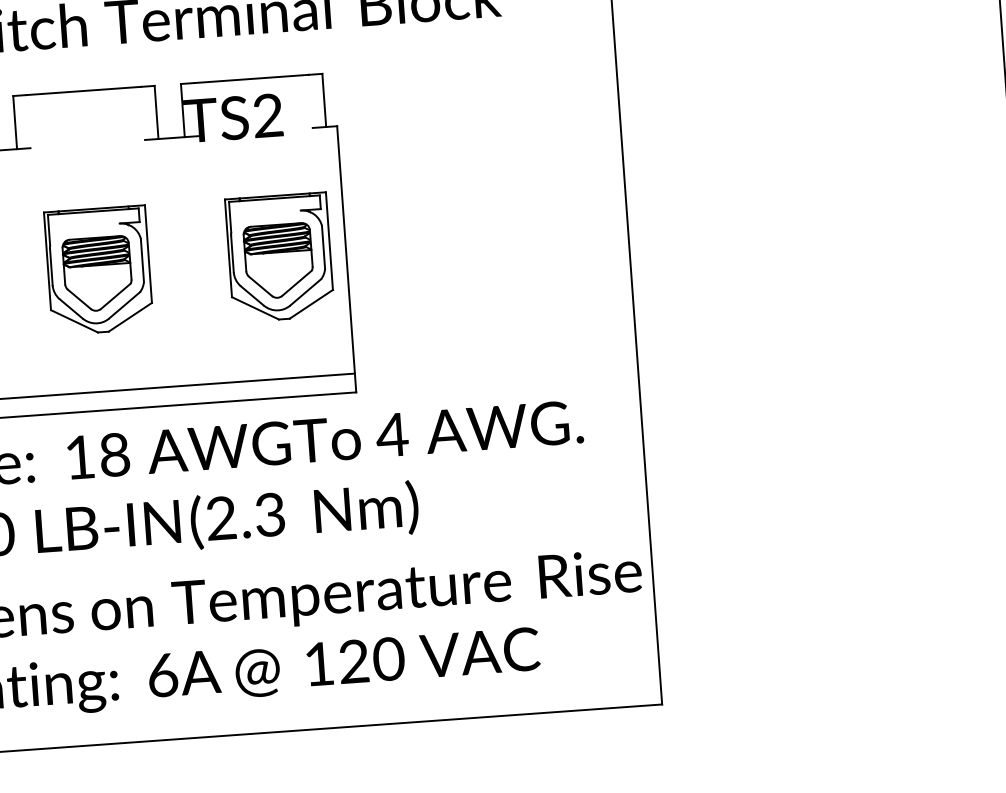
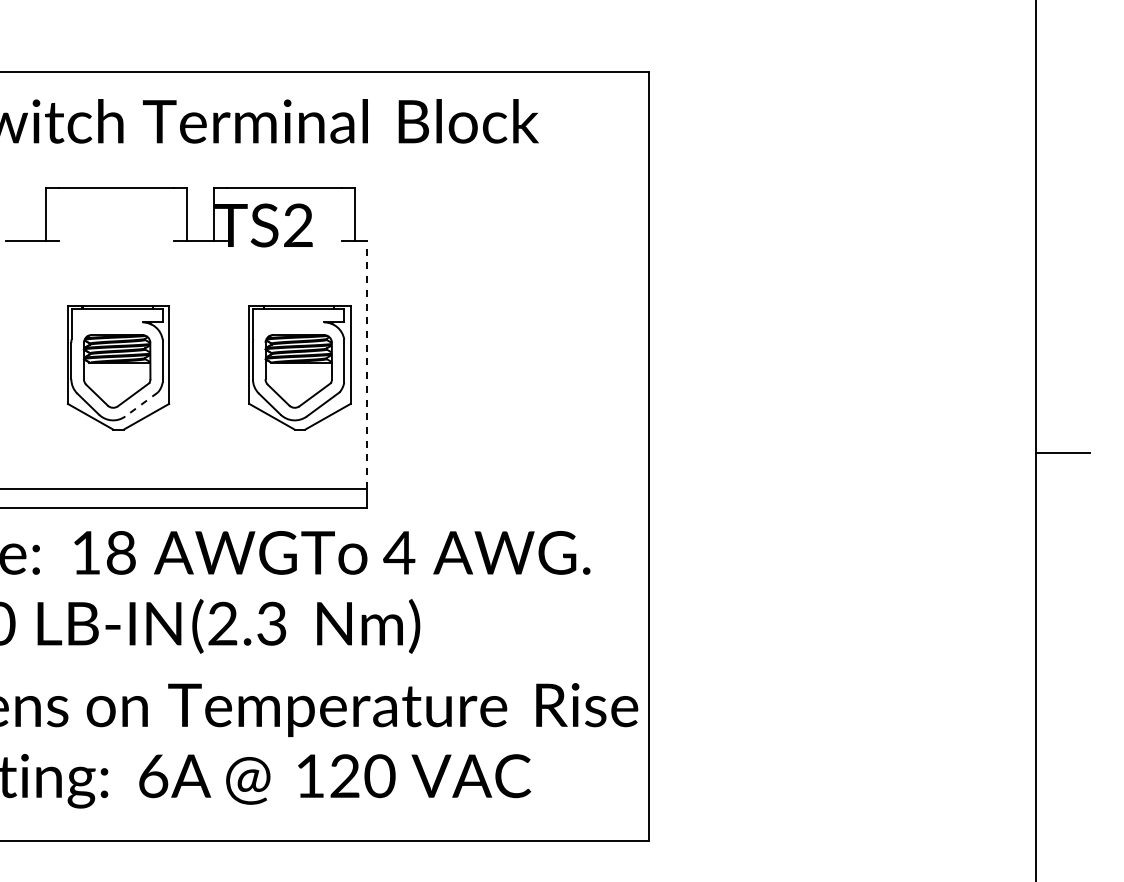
line: (345, 249) -> (366, 364), solid -> dashed
line: (124, 305) -> (141, 404), solid -> dashed

